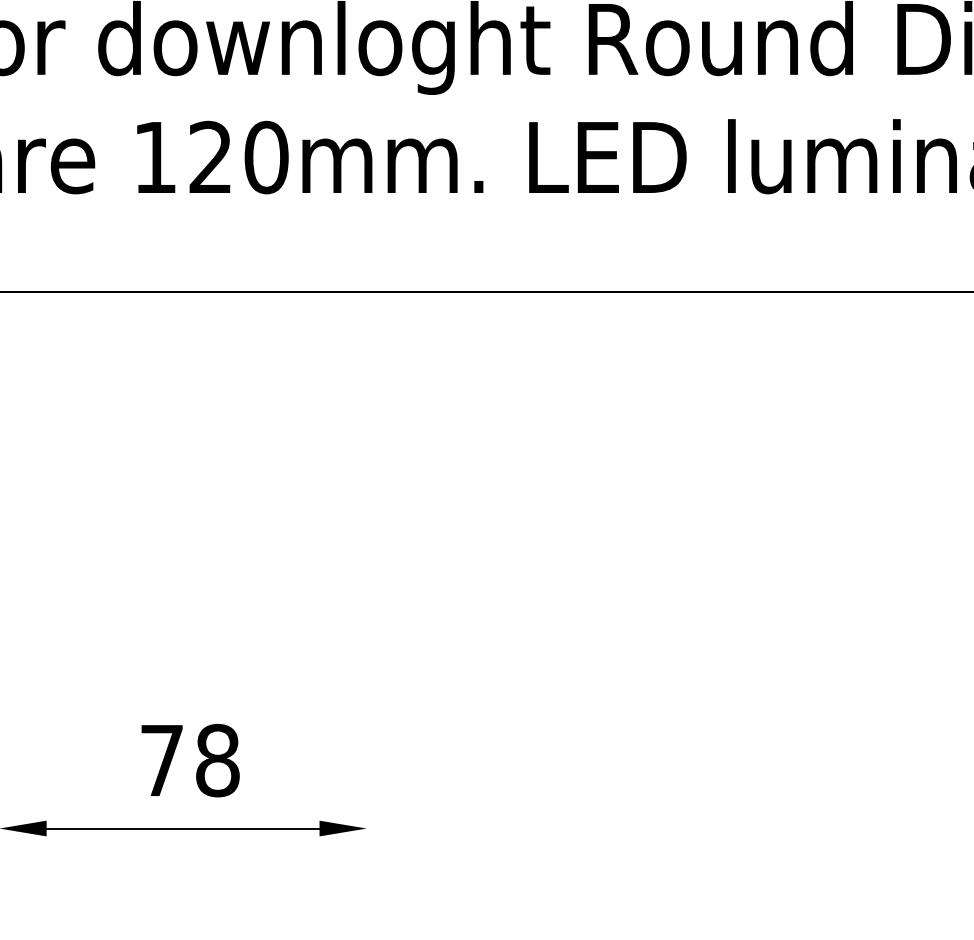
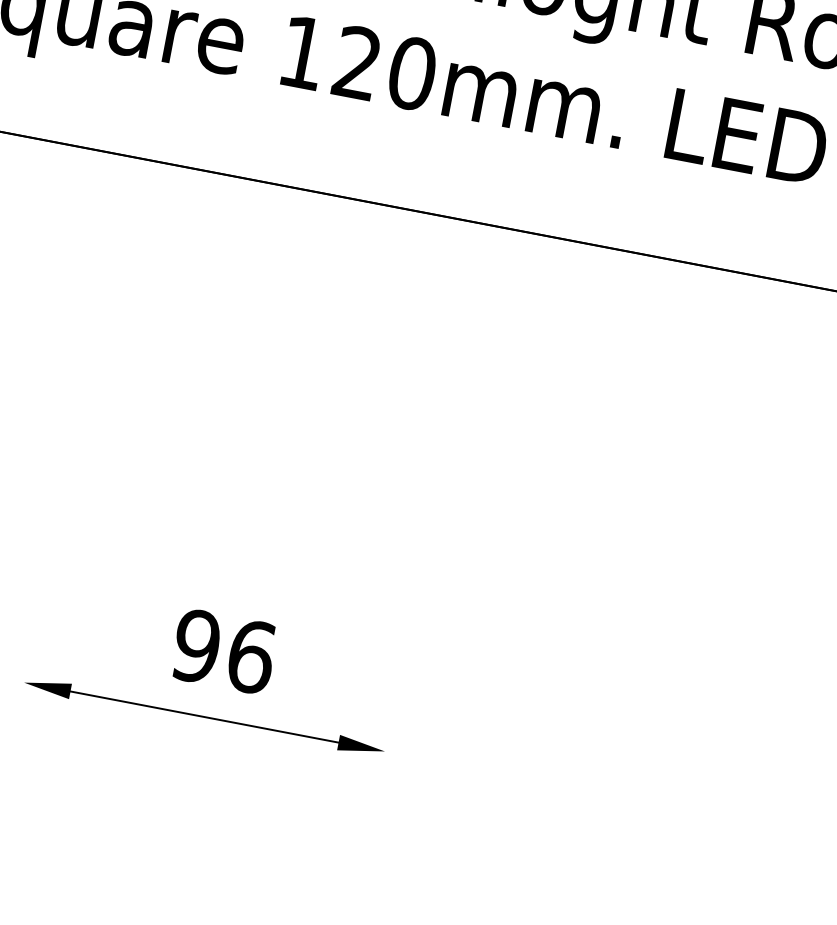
text: (190, 760) -> (224, 651), 78 -> 96

